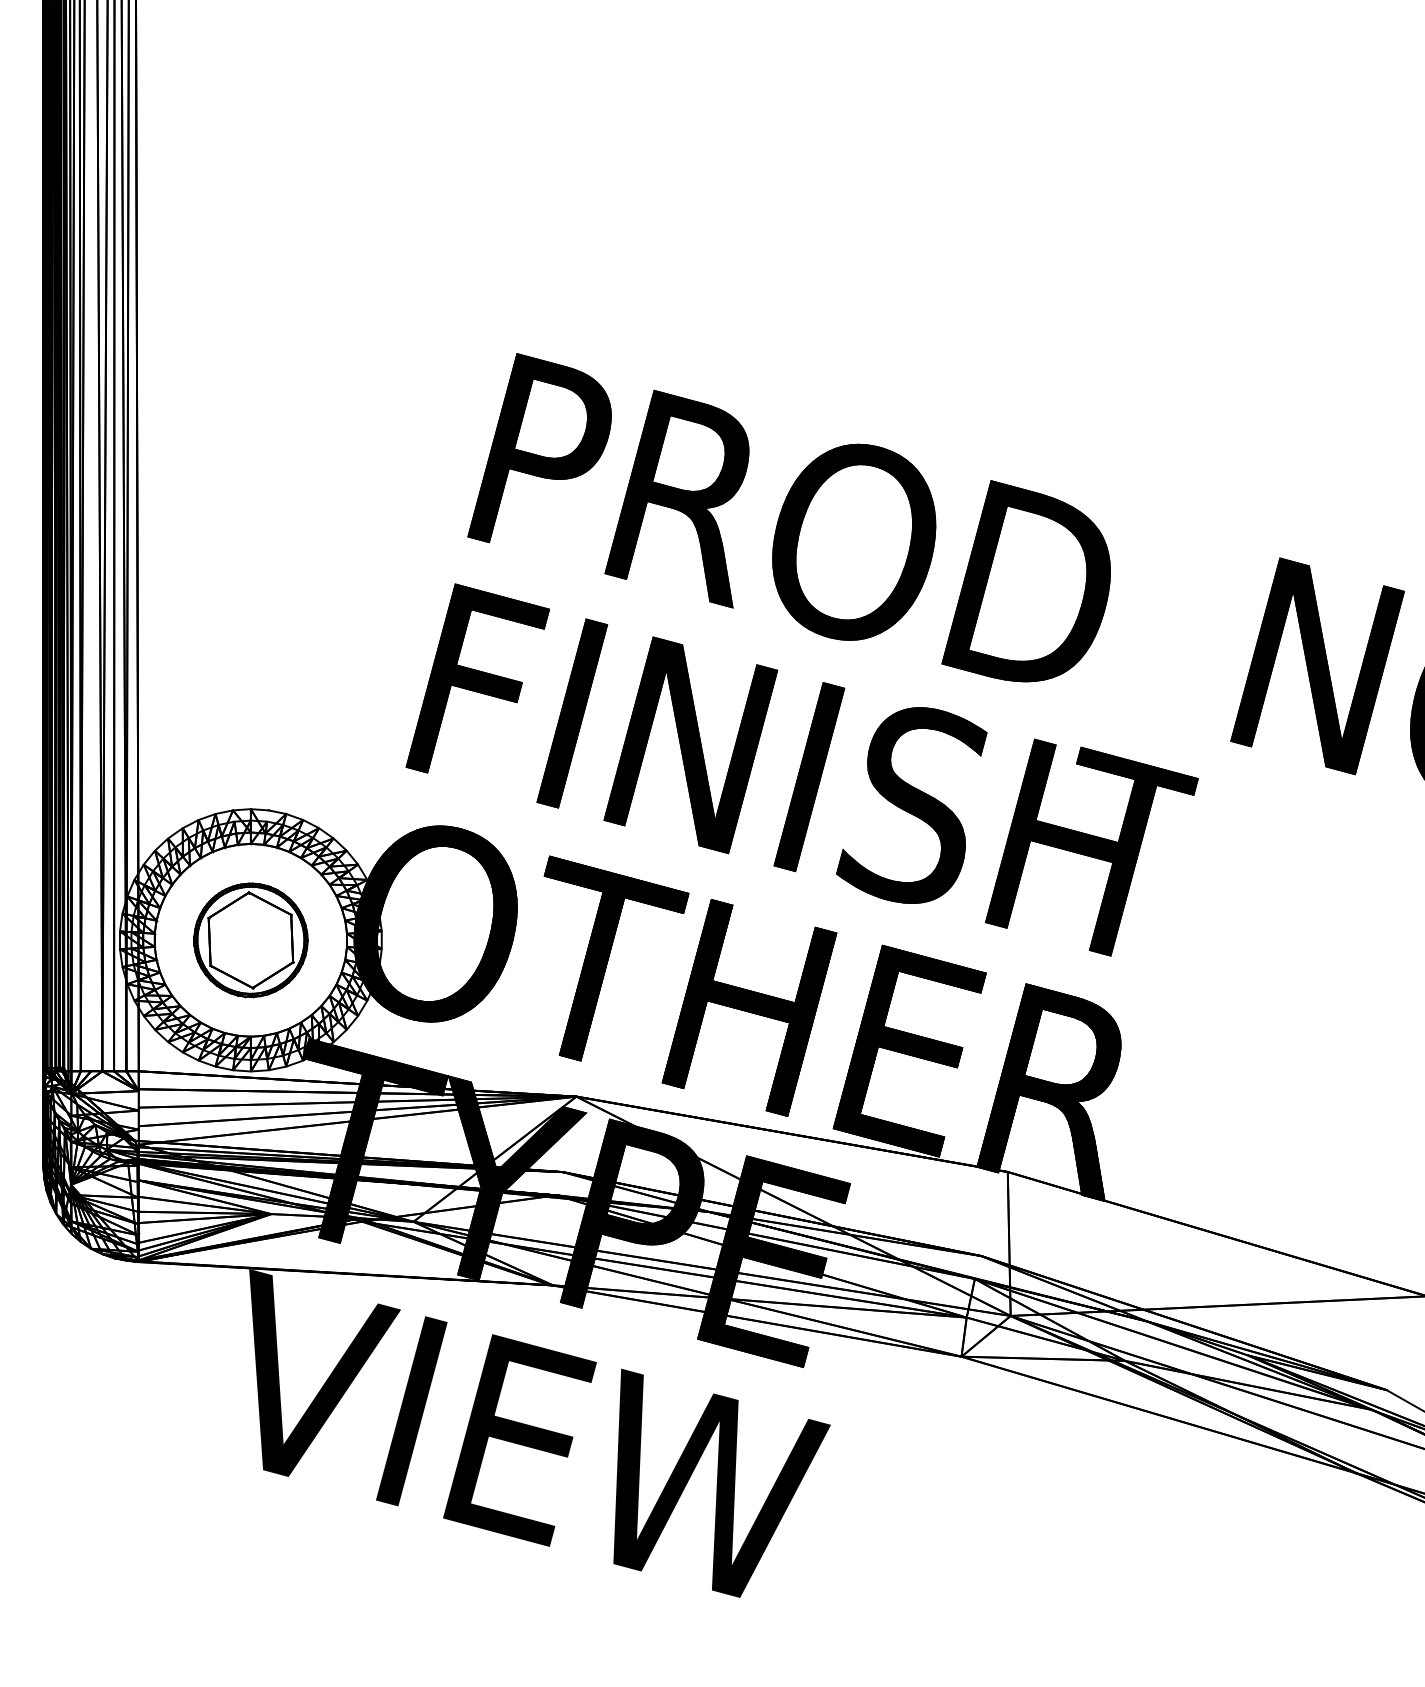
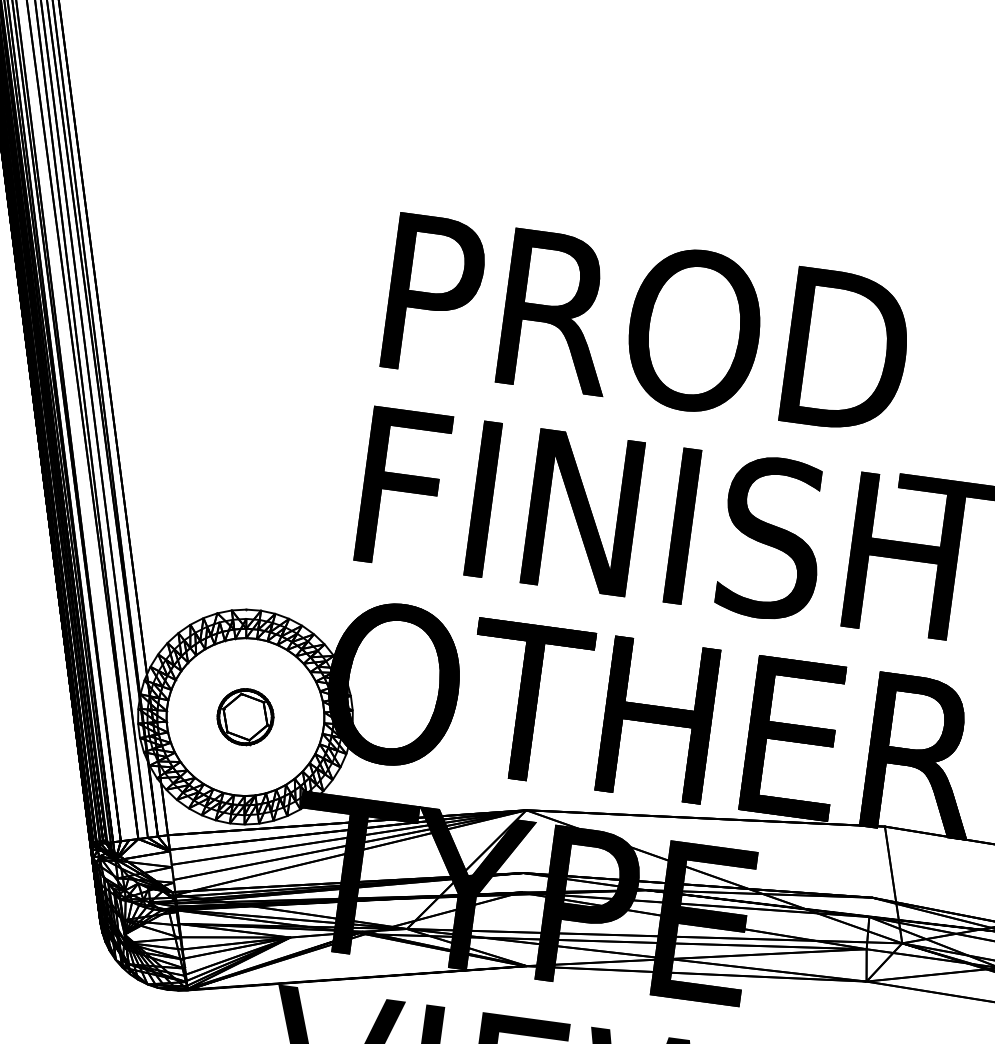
part: (250, 940) -> (245, 717), size x0.6

